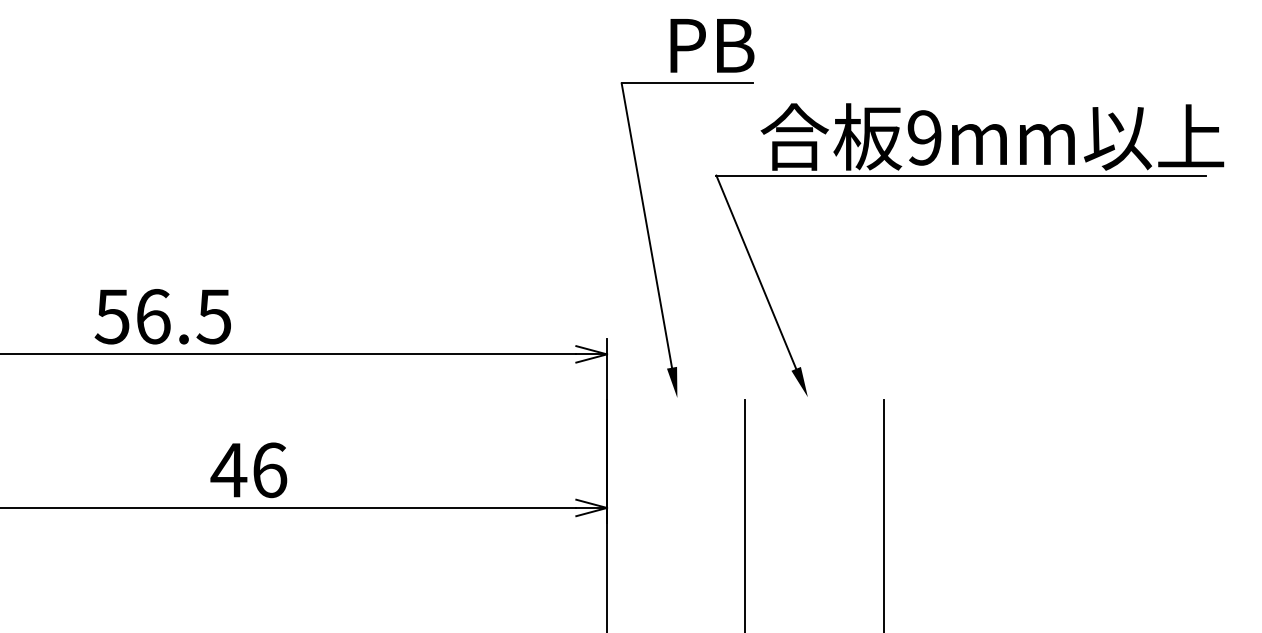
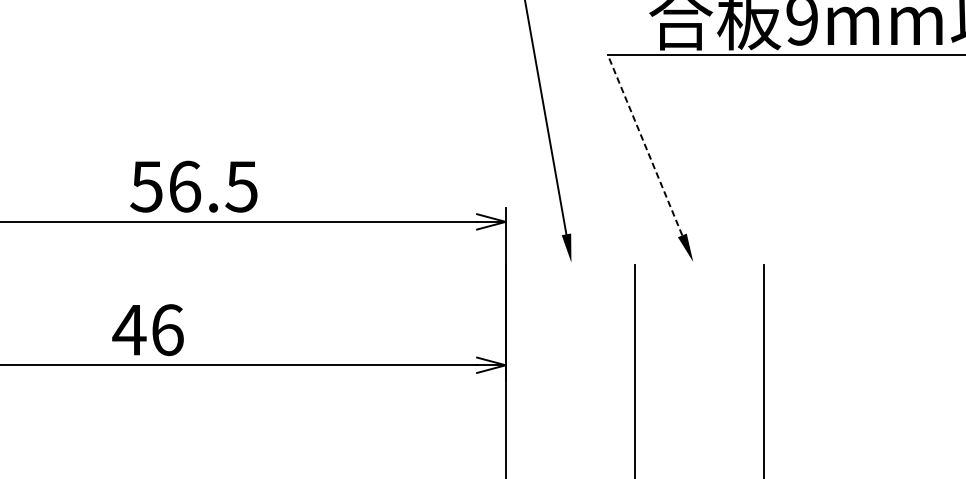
line: (756, 272) -> (645, 145), solid -> dashed
text: (162, 316) -> (193, 186), moved
text: (248, 470) -> (147, 330), moved

